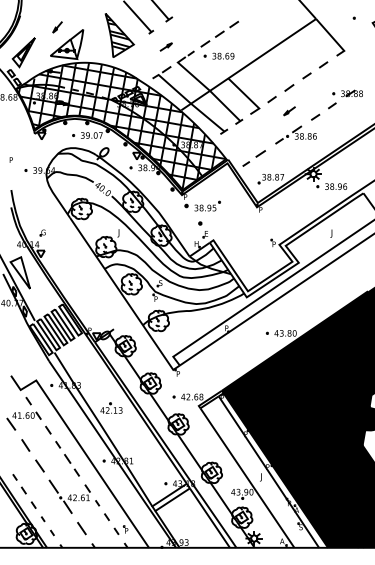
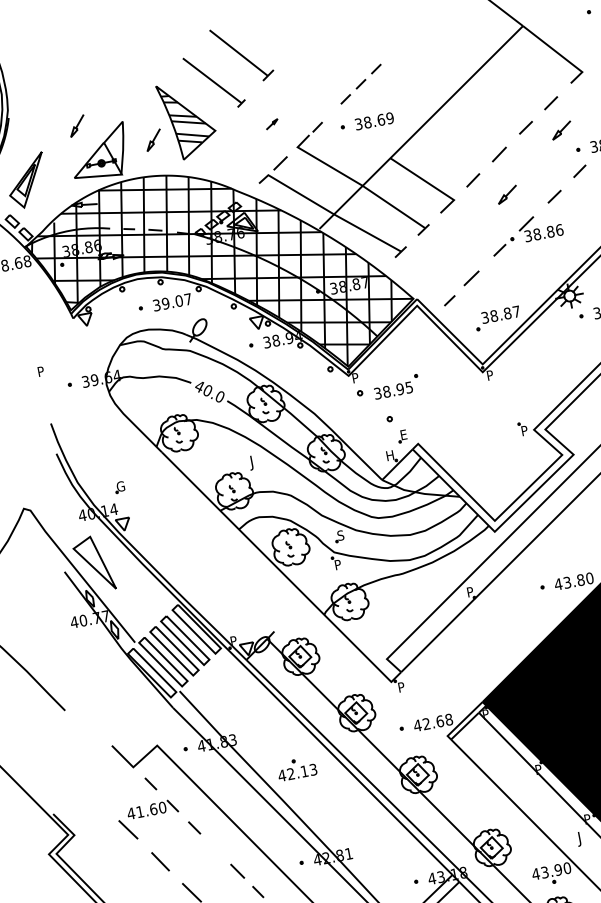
part: (219, 33) -> (360, 83), size x0.7
part: (98, 43) -> (153, 140), added
part: (165, 46) -> (270, 123), size x0.6
part: (326, 81) -> (561, 131), added
line: (58, 444) -> (216, 849), removed

